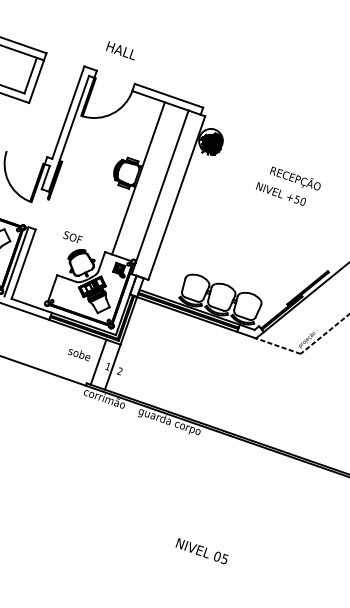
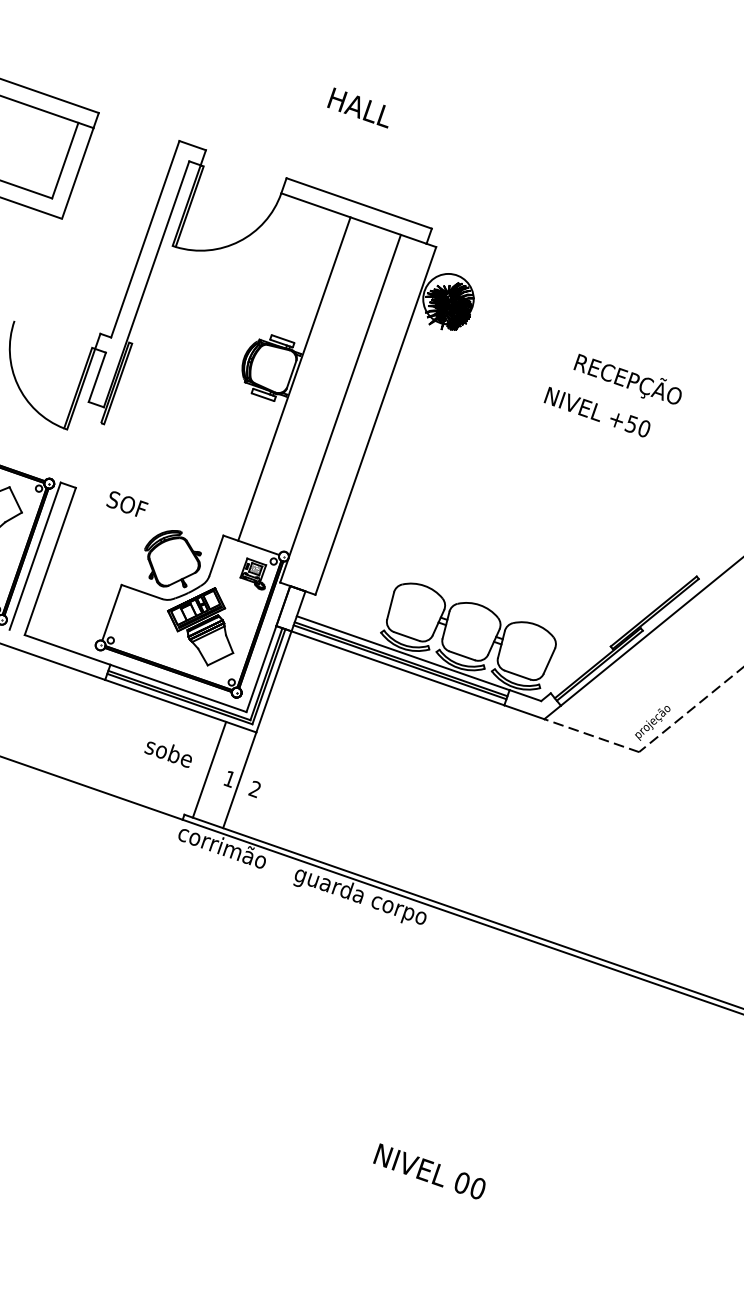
text: (120, 50) -> (358, 107), moved
text: (72, 236) -> (126, 502), moved
text: (224, 558) -> (477, 1186), 05 -> 00

